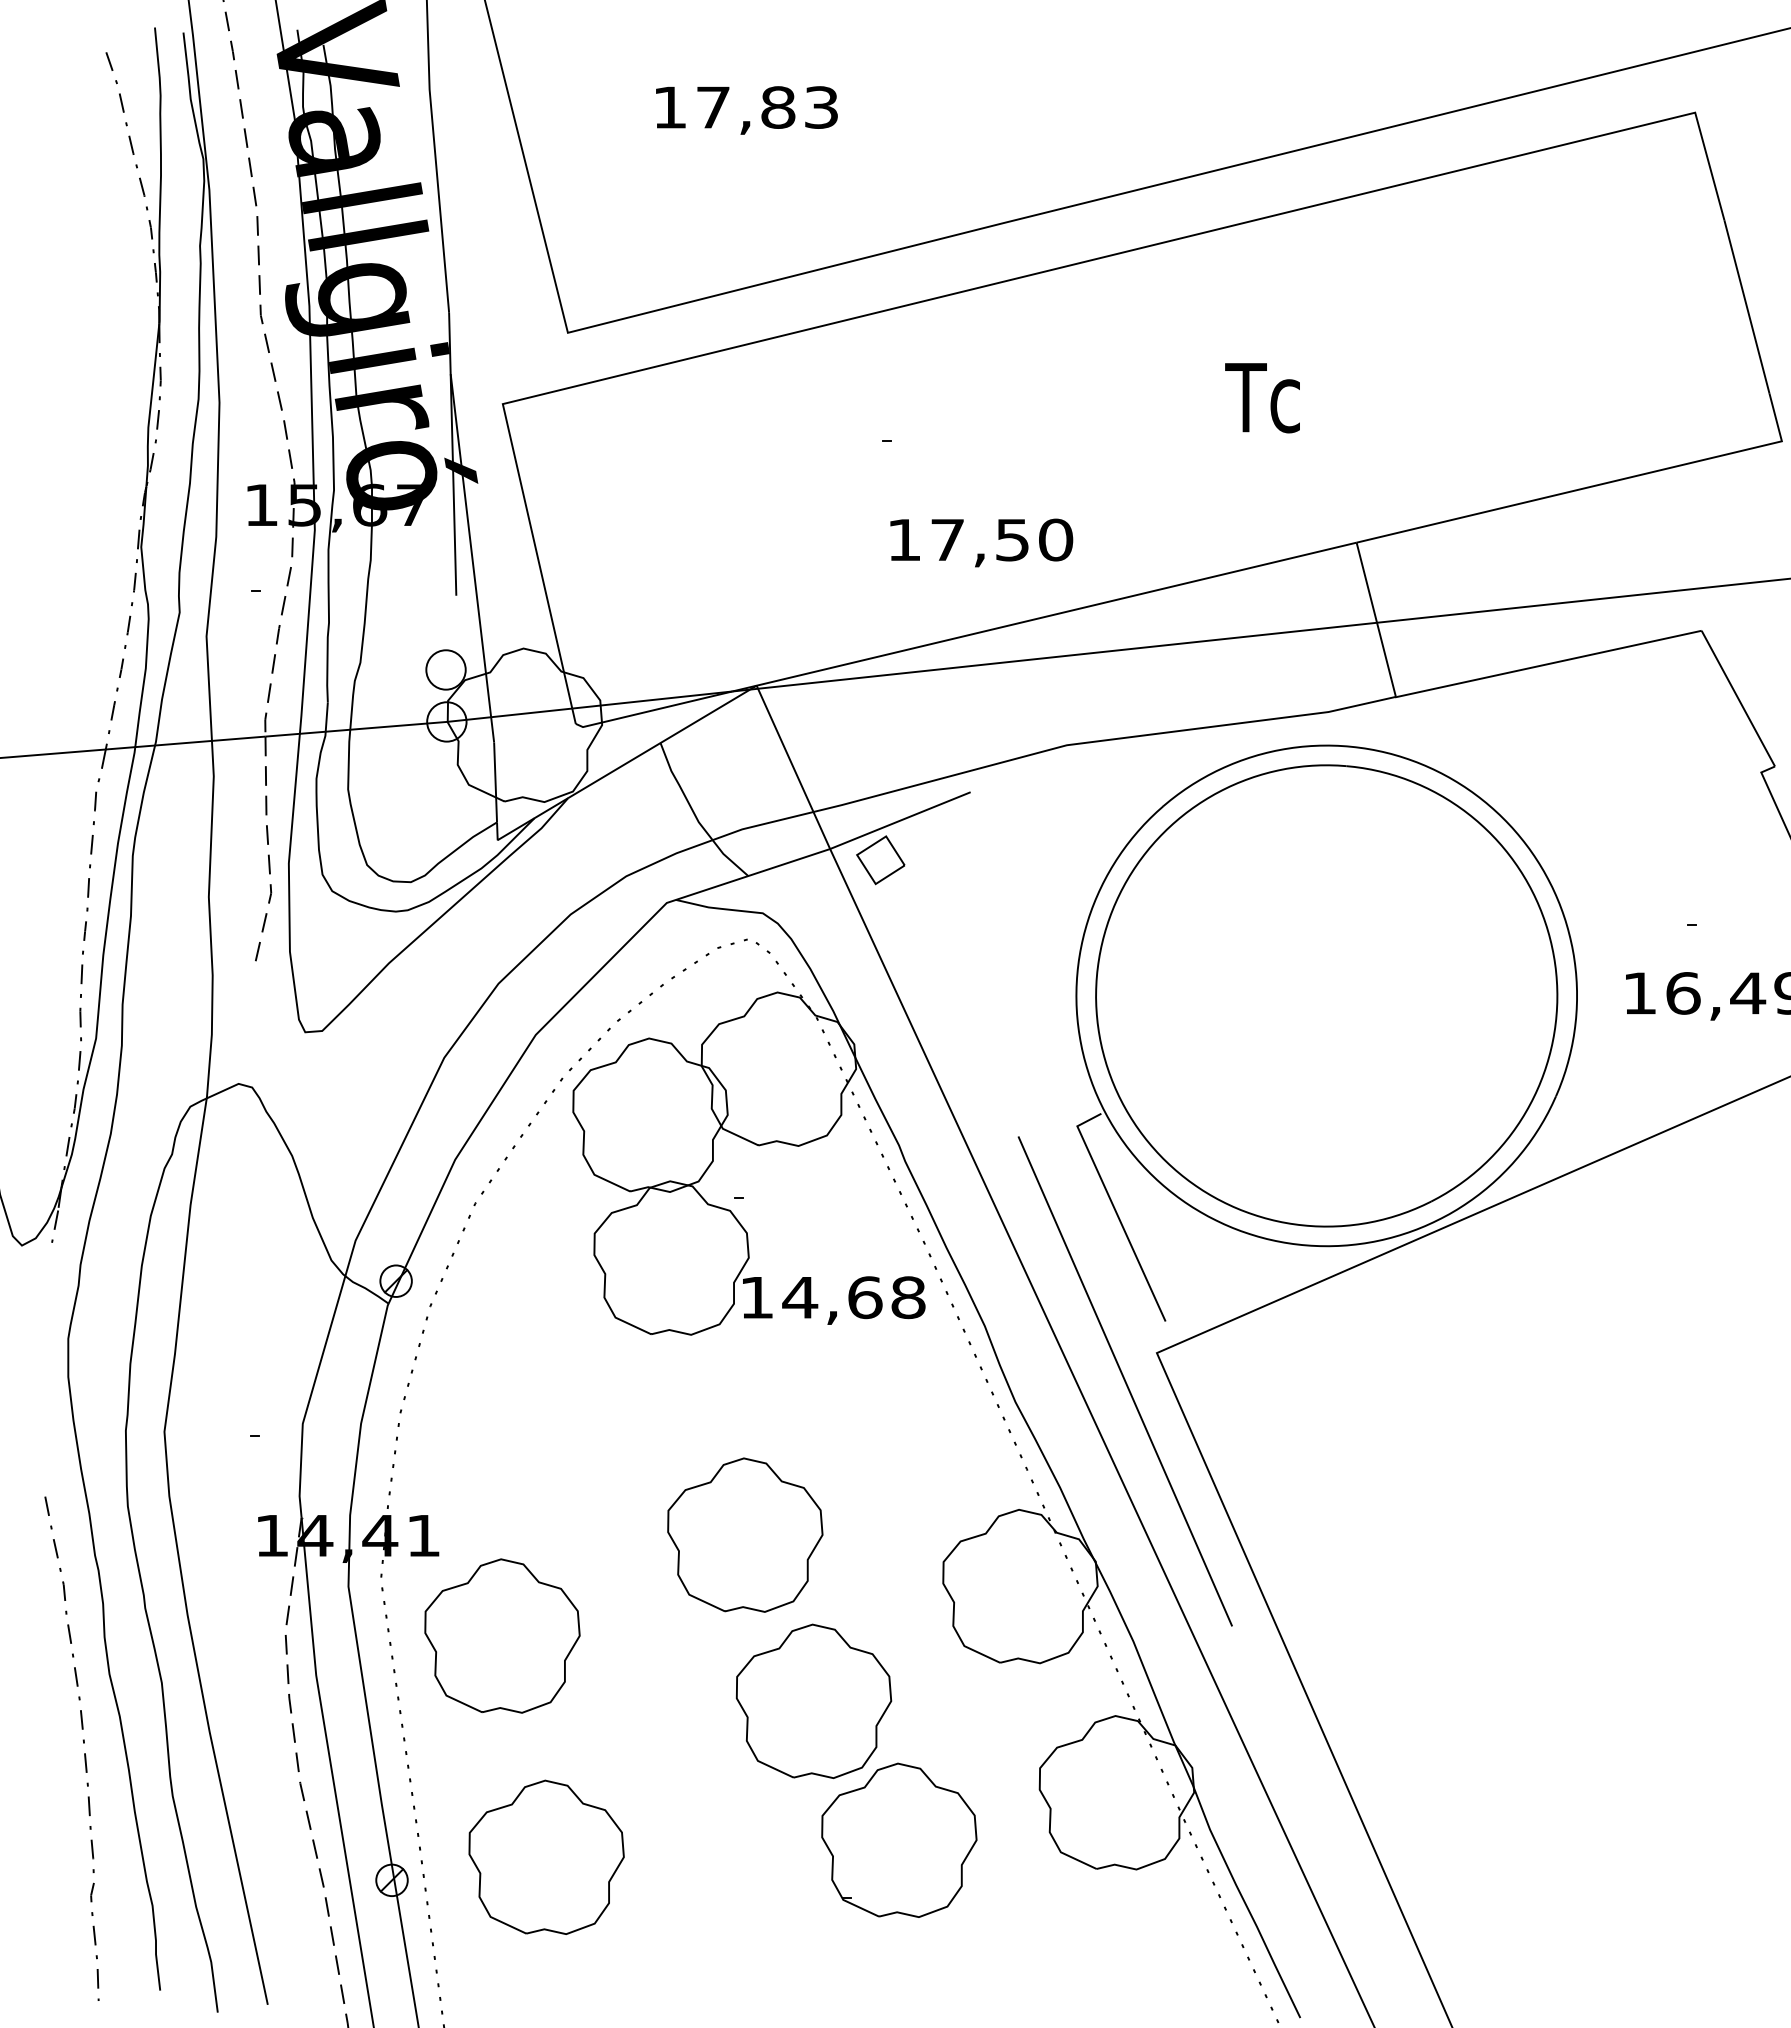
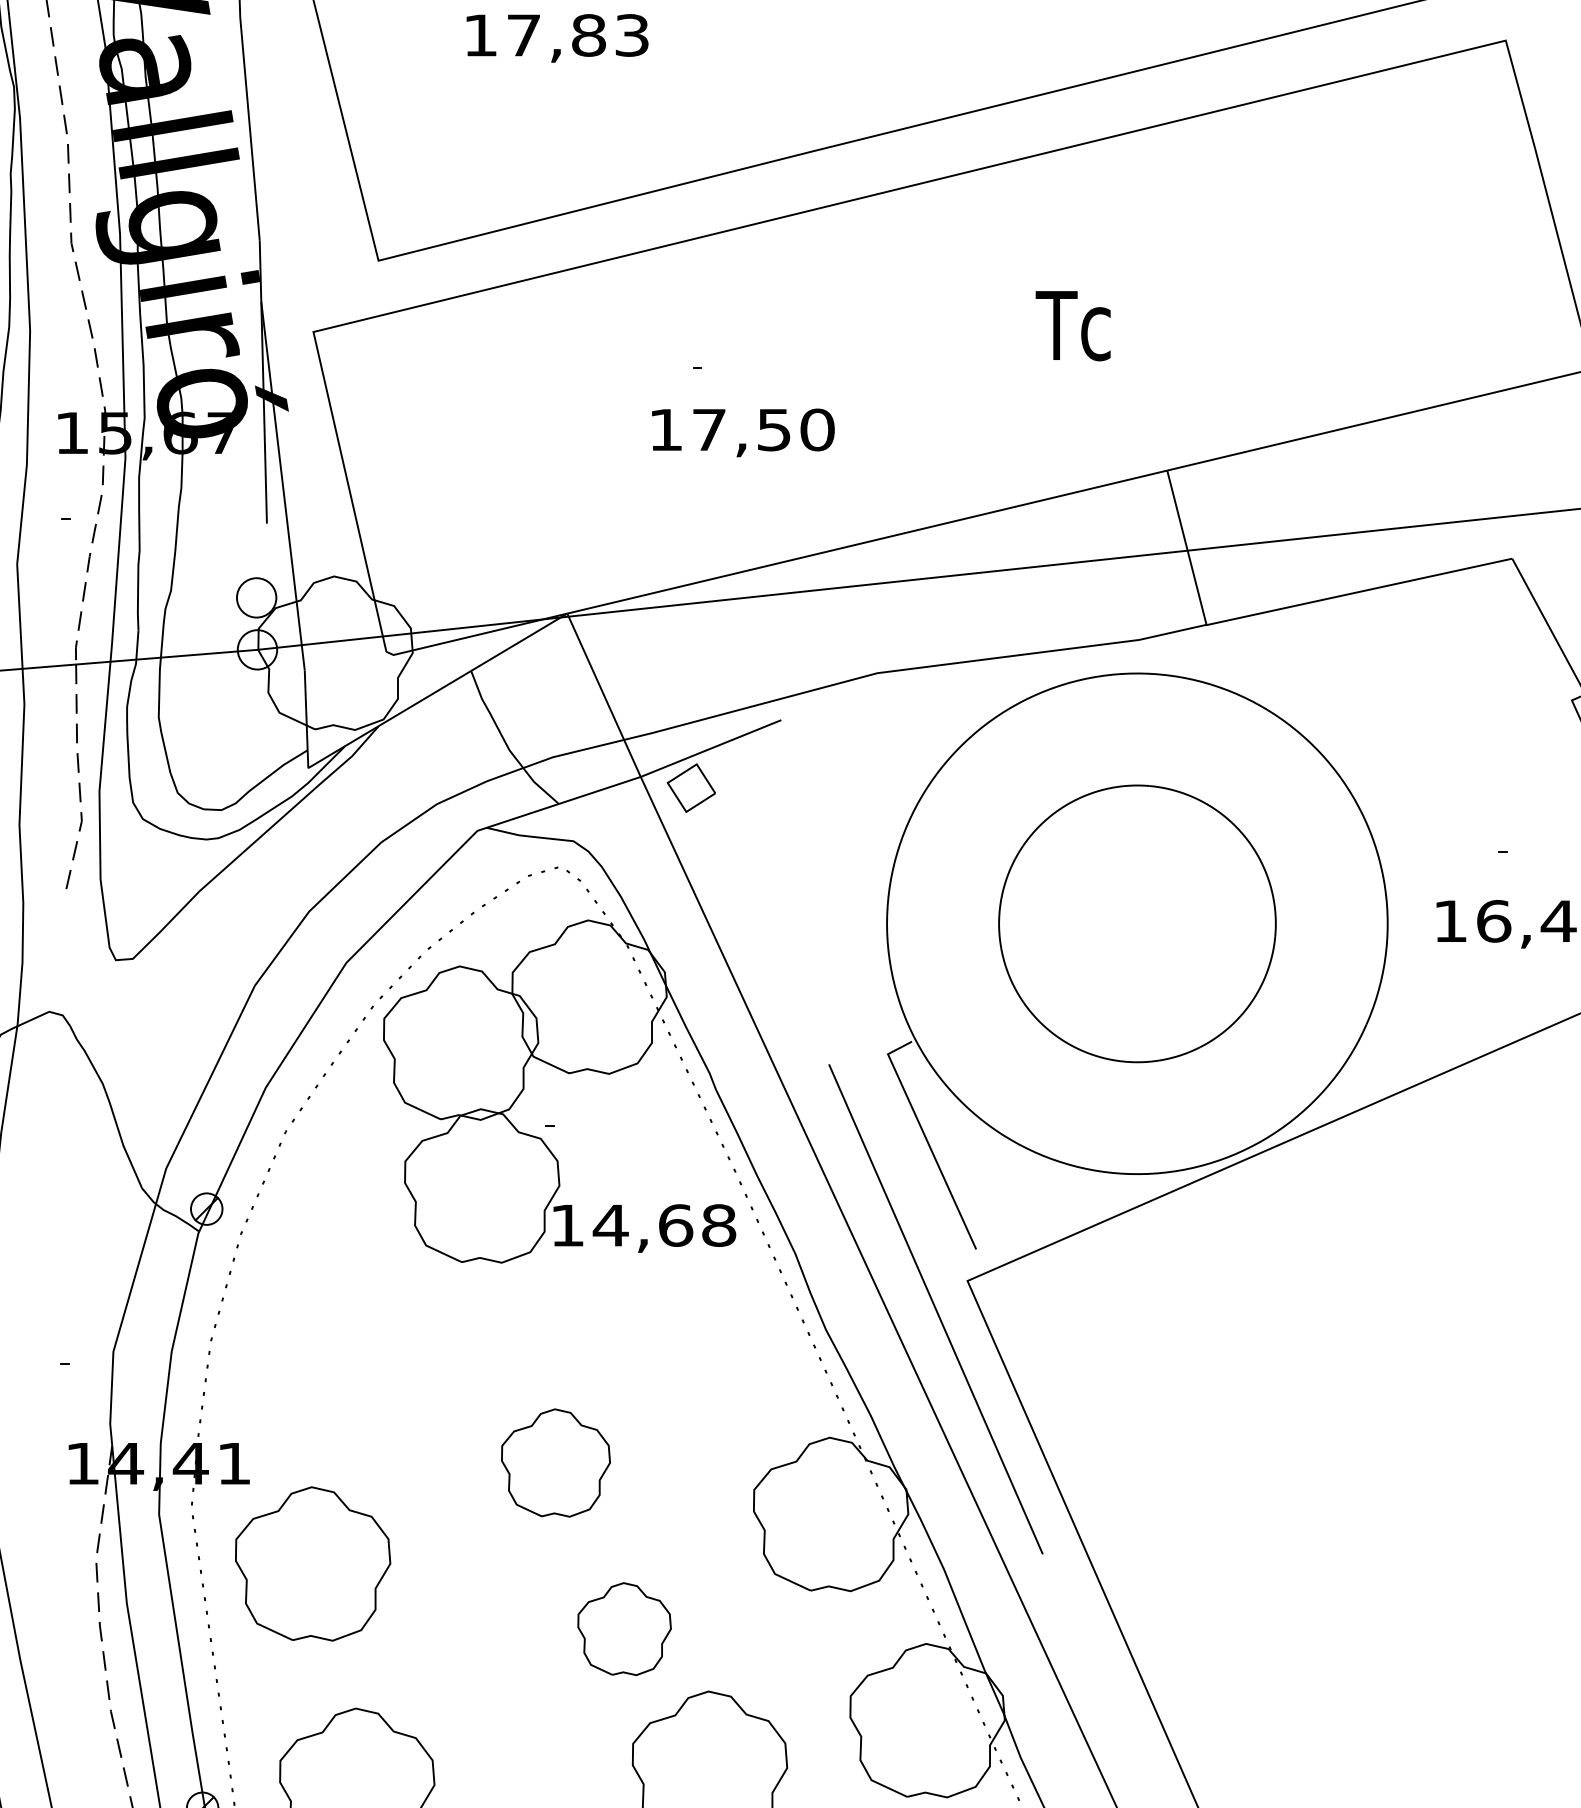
text: (981, 542) -> (743, 432), moved
part: (1326, 995) -> (1137, 923), size x0.6
part: (745, 1534) -> (556, 1462), size x0.7
part: (813, 1700) -> (624, 1628), size x0.6

